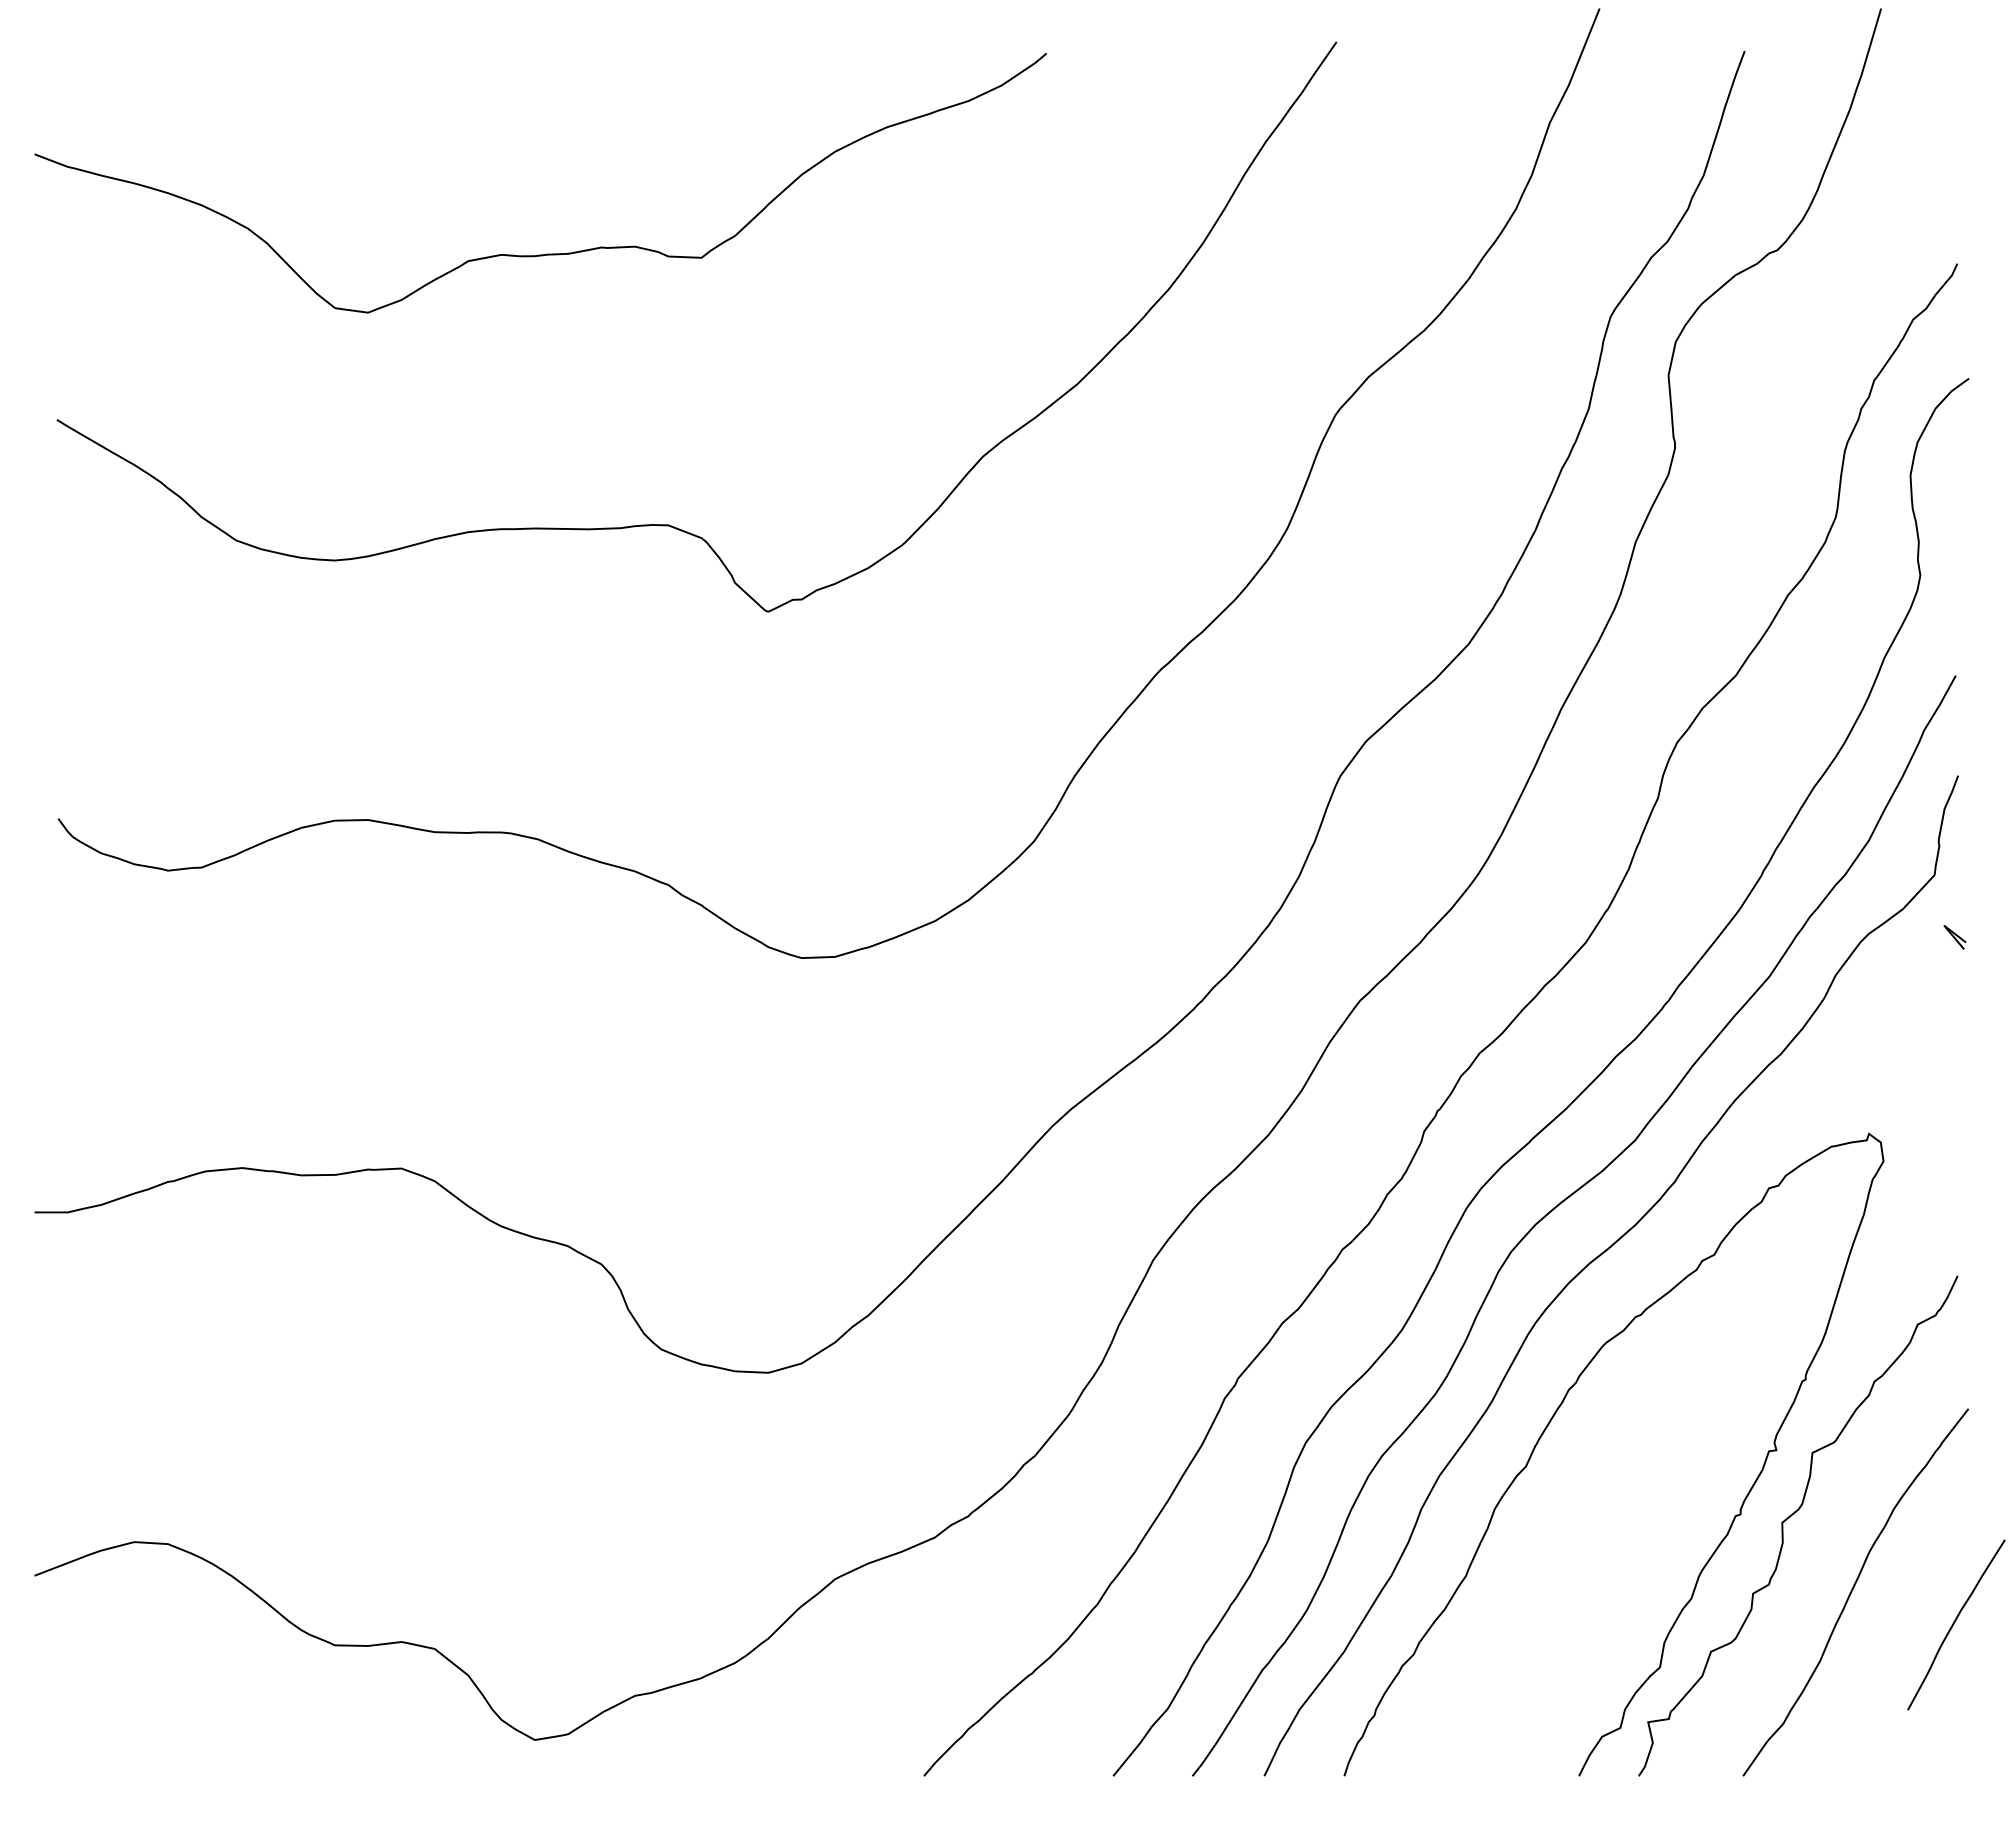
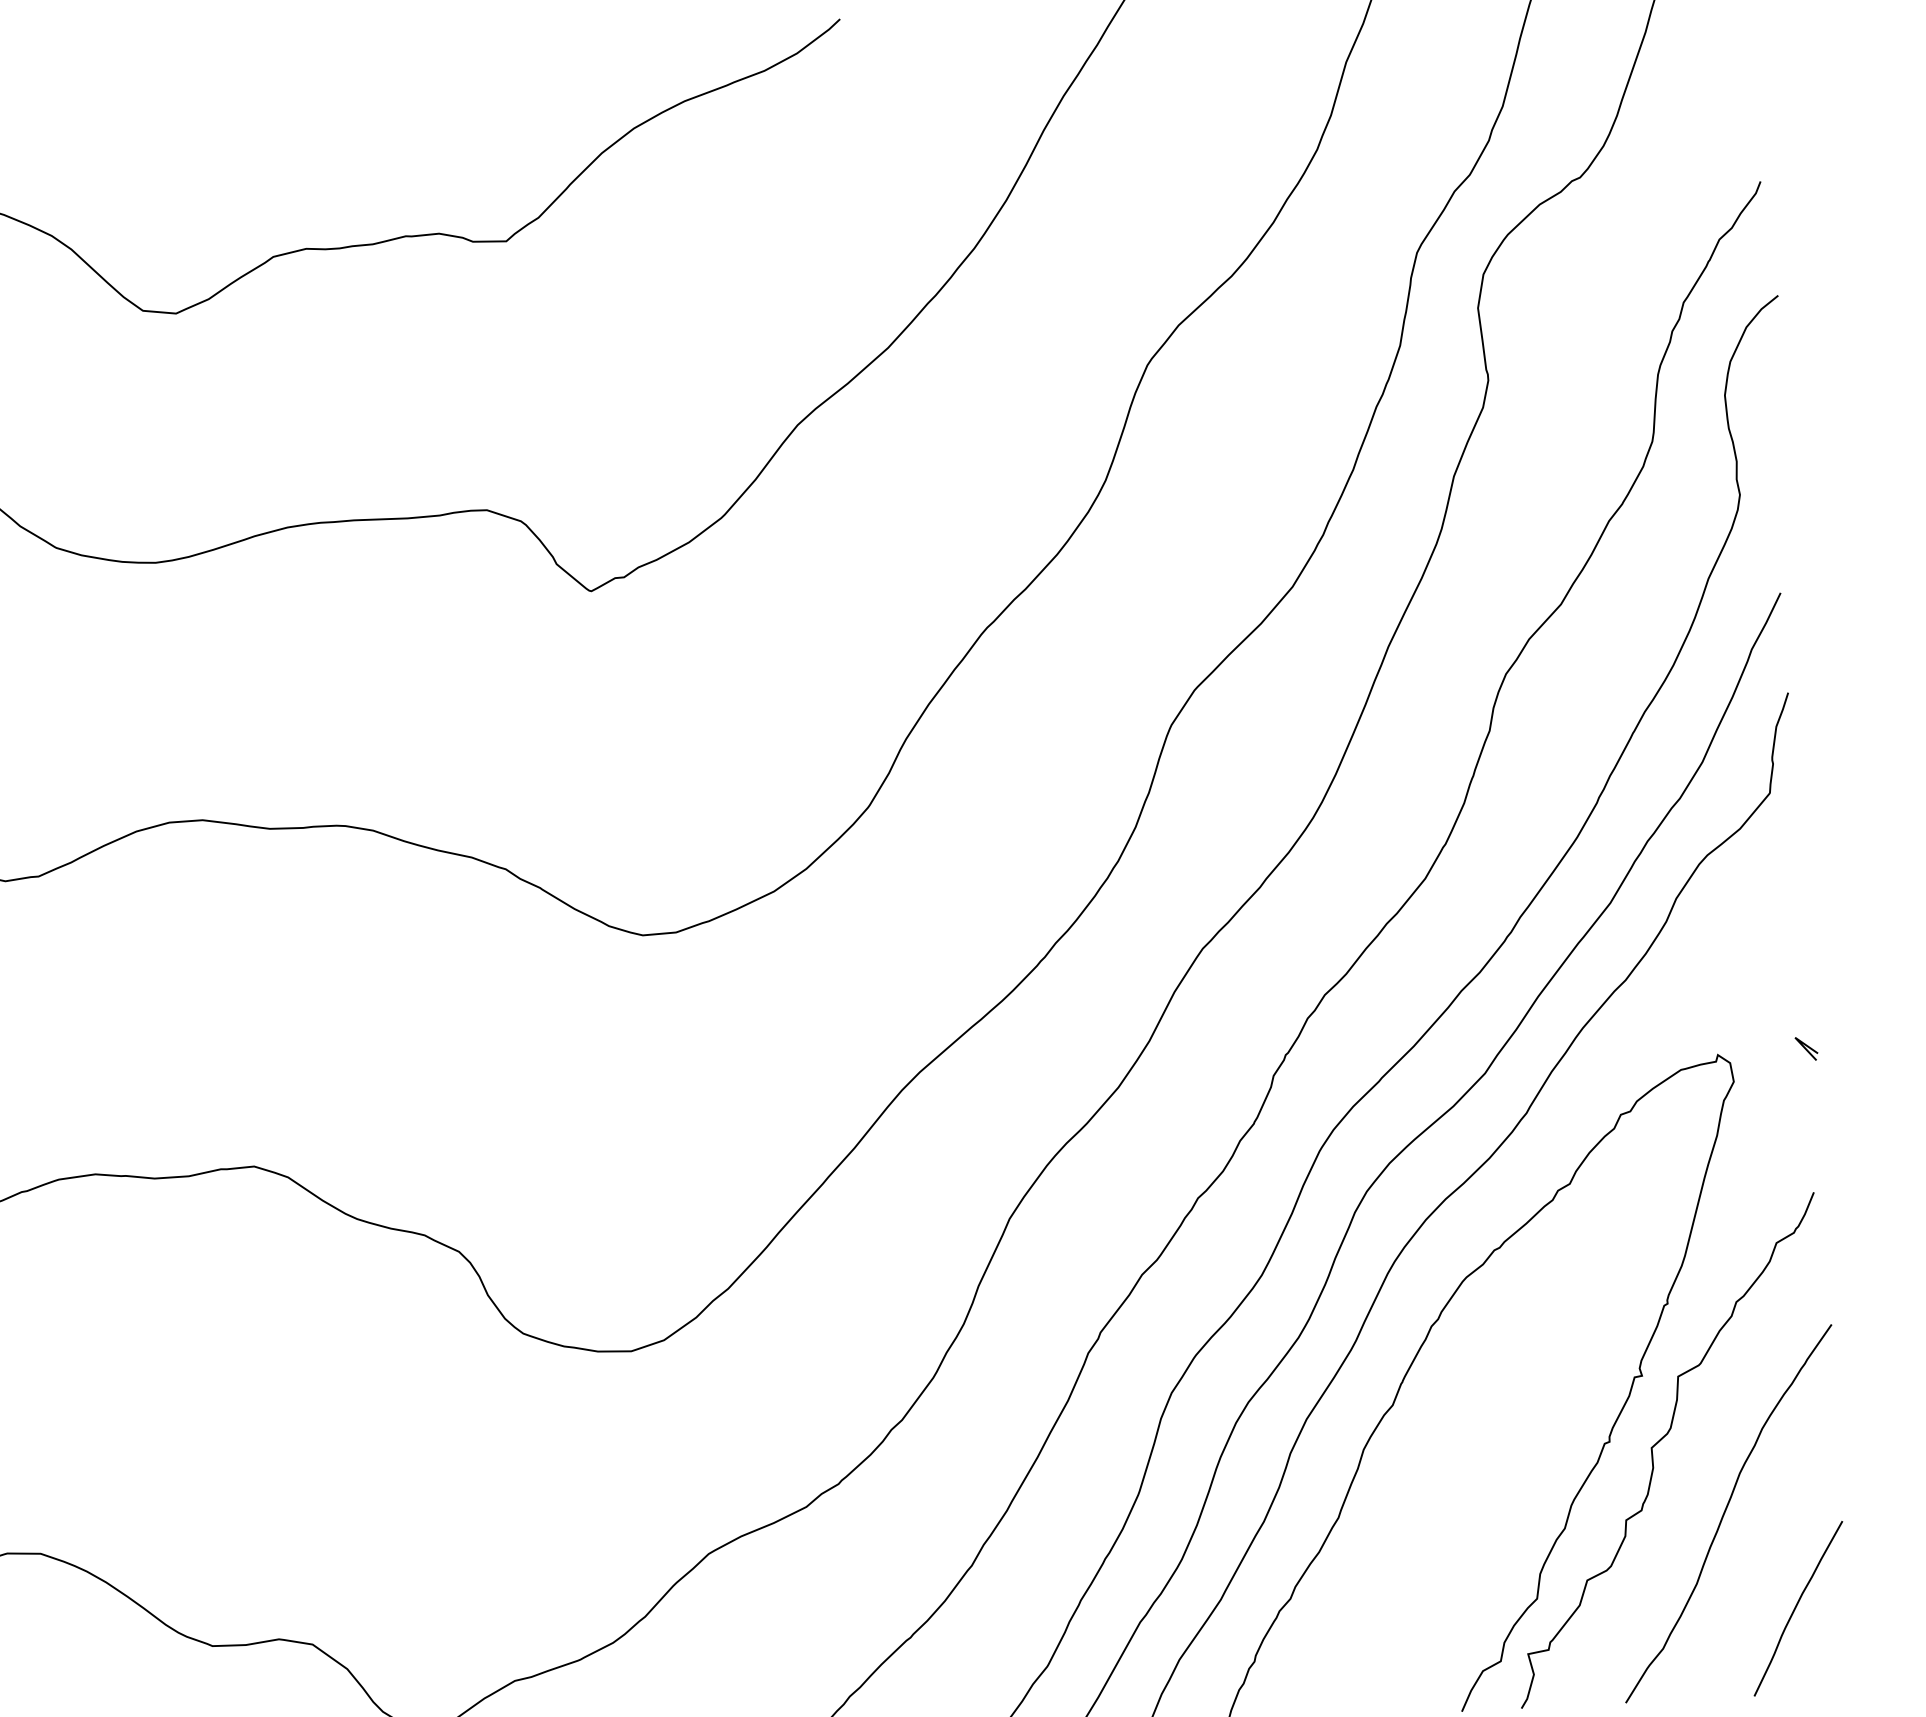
line: (1954, 937) -> (1806, 1049), moved
curve: (1954, 1624) -> (1796, 1608), moved

